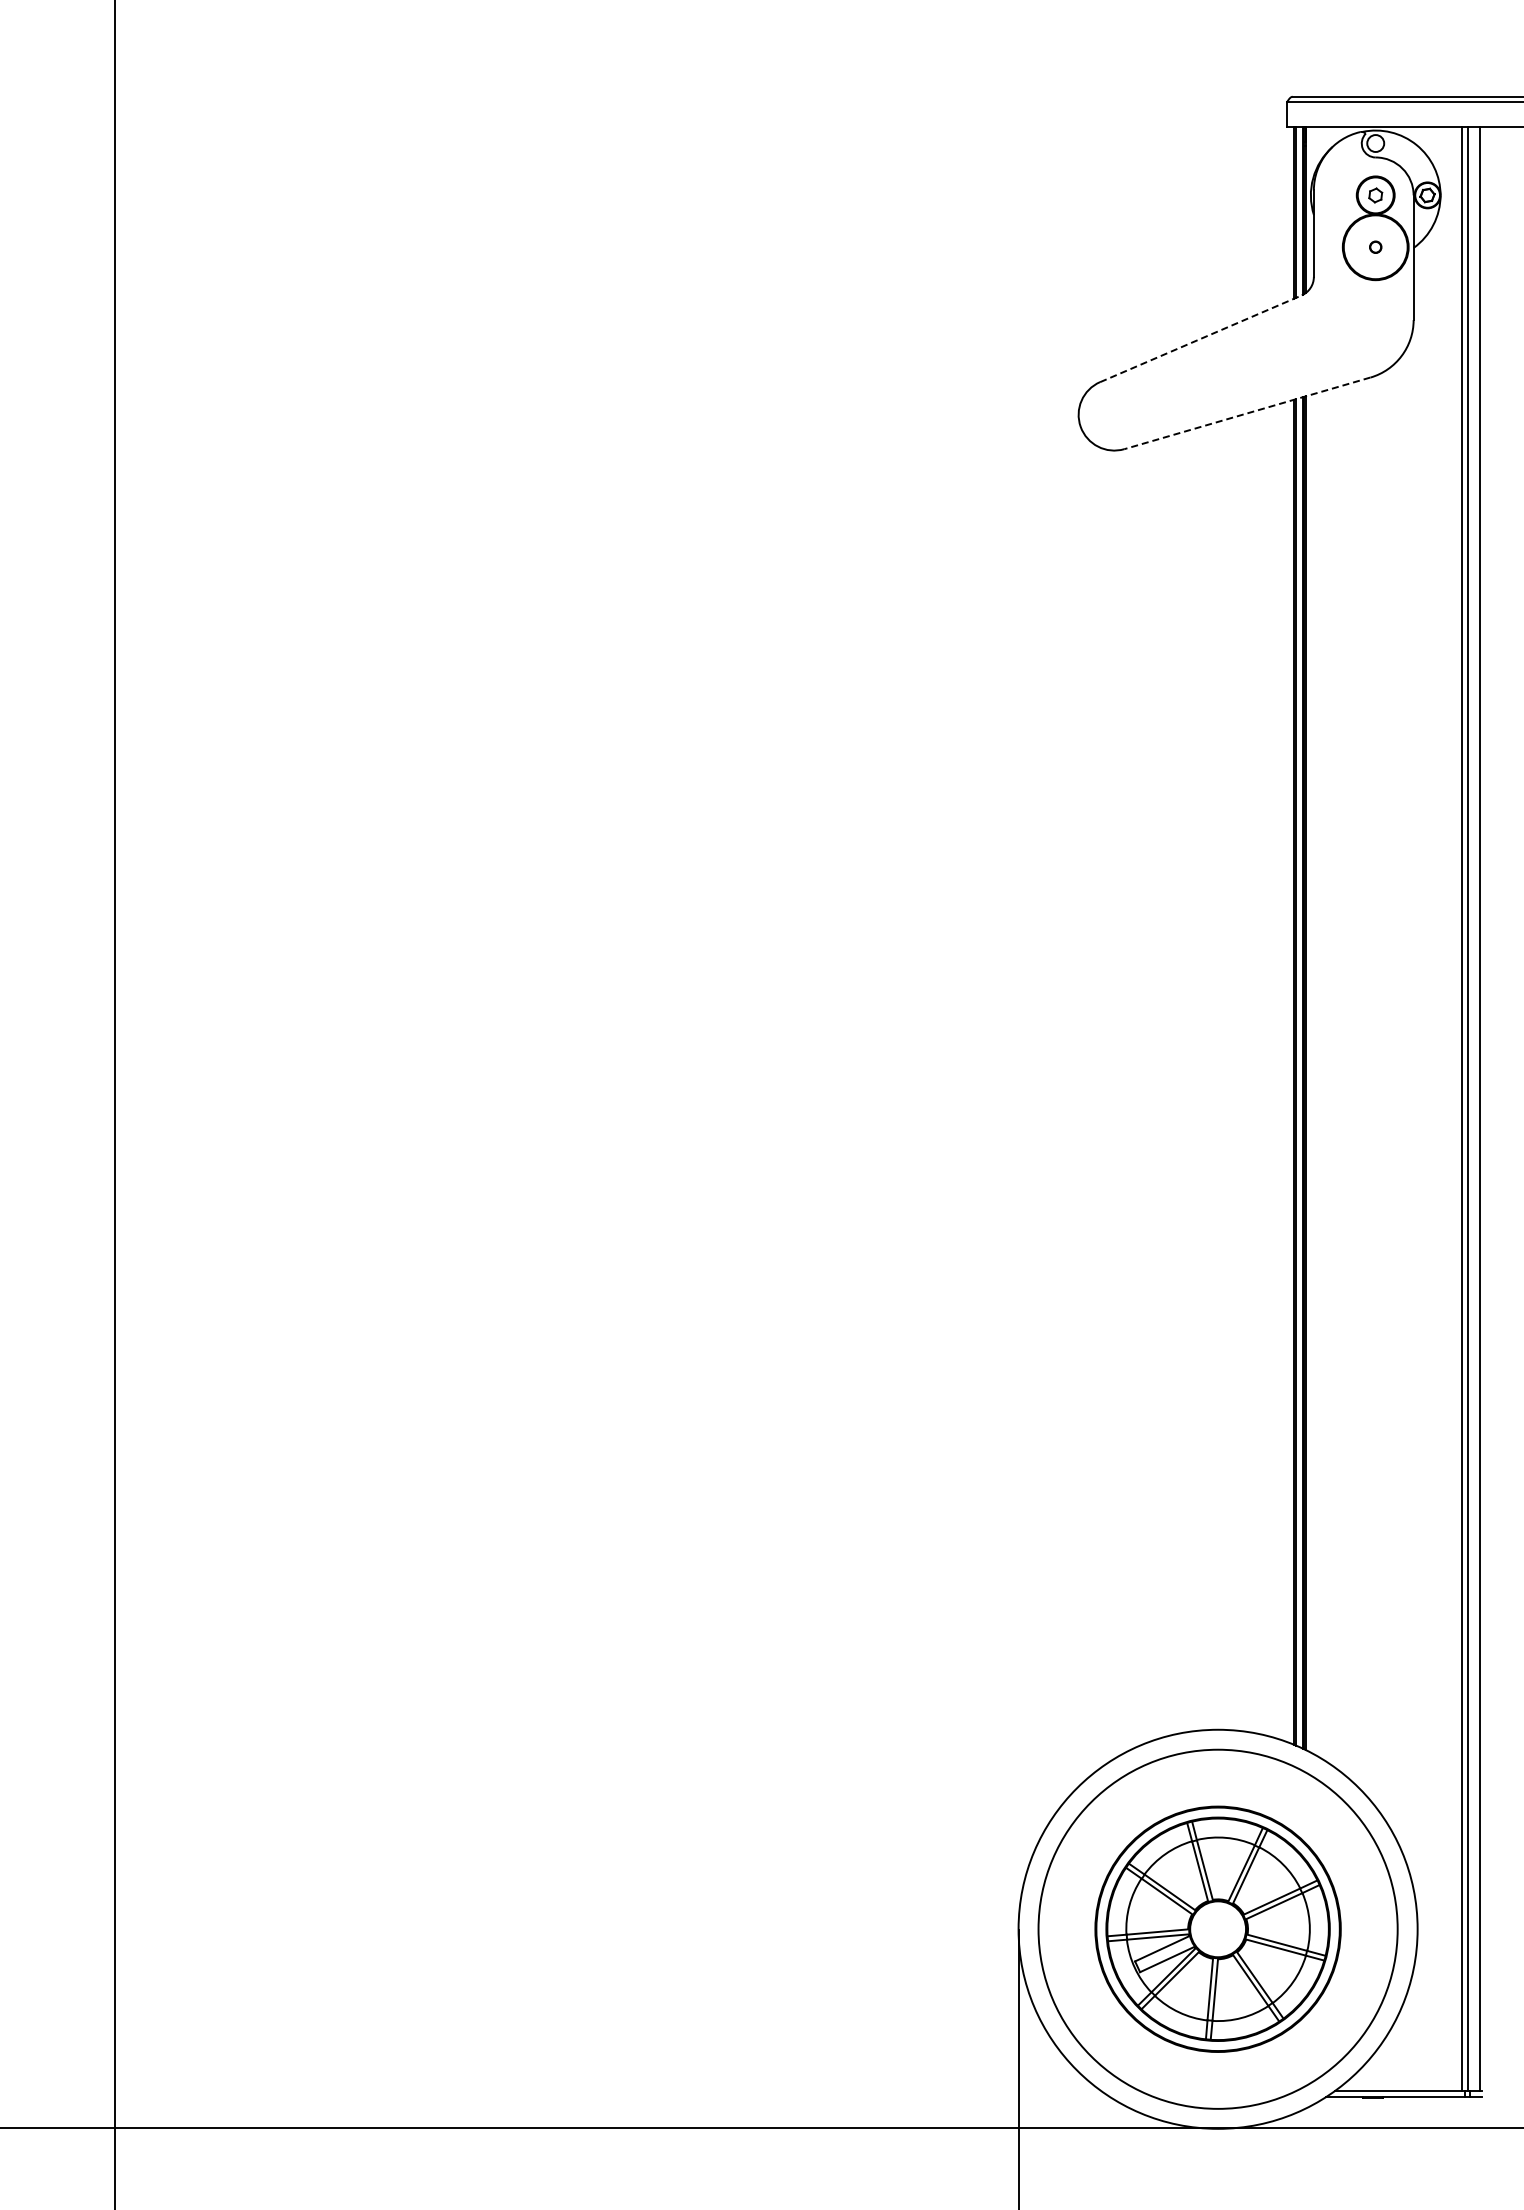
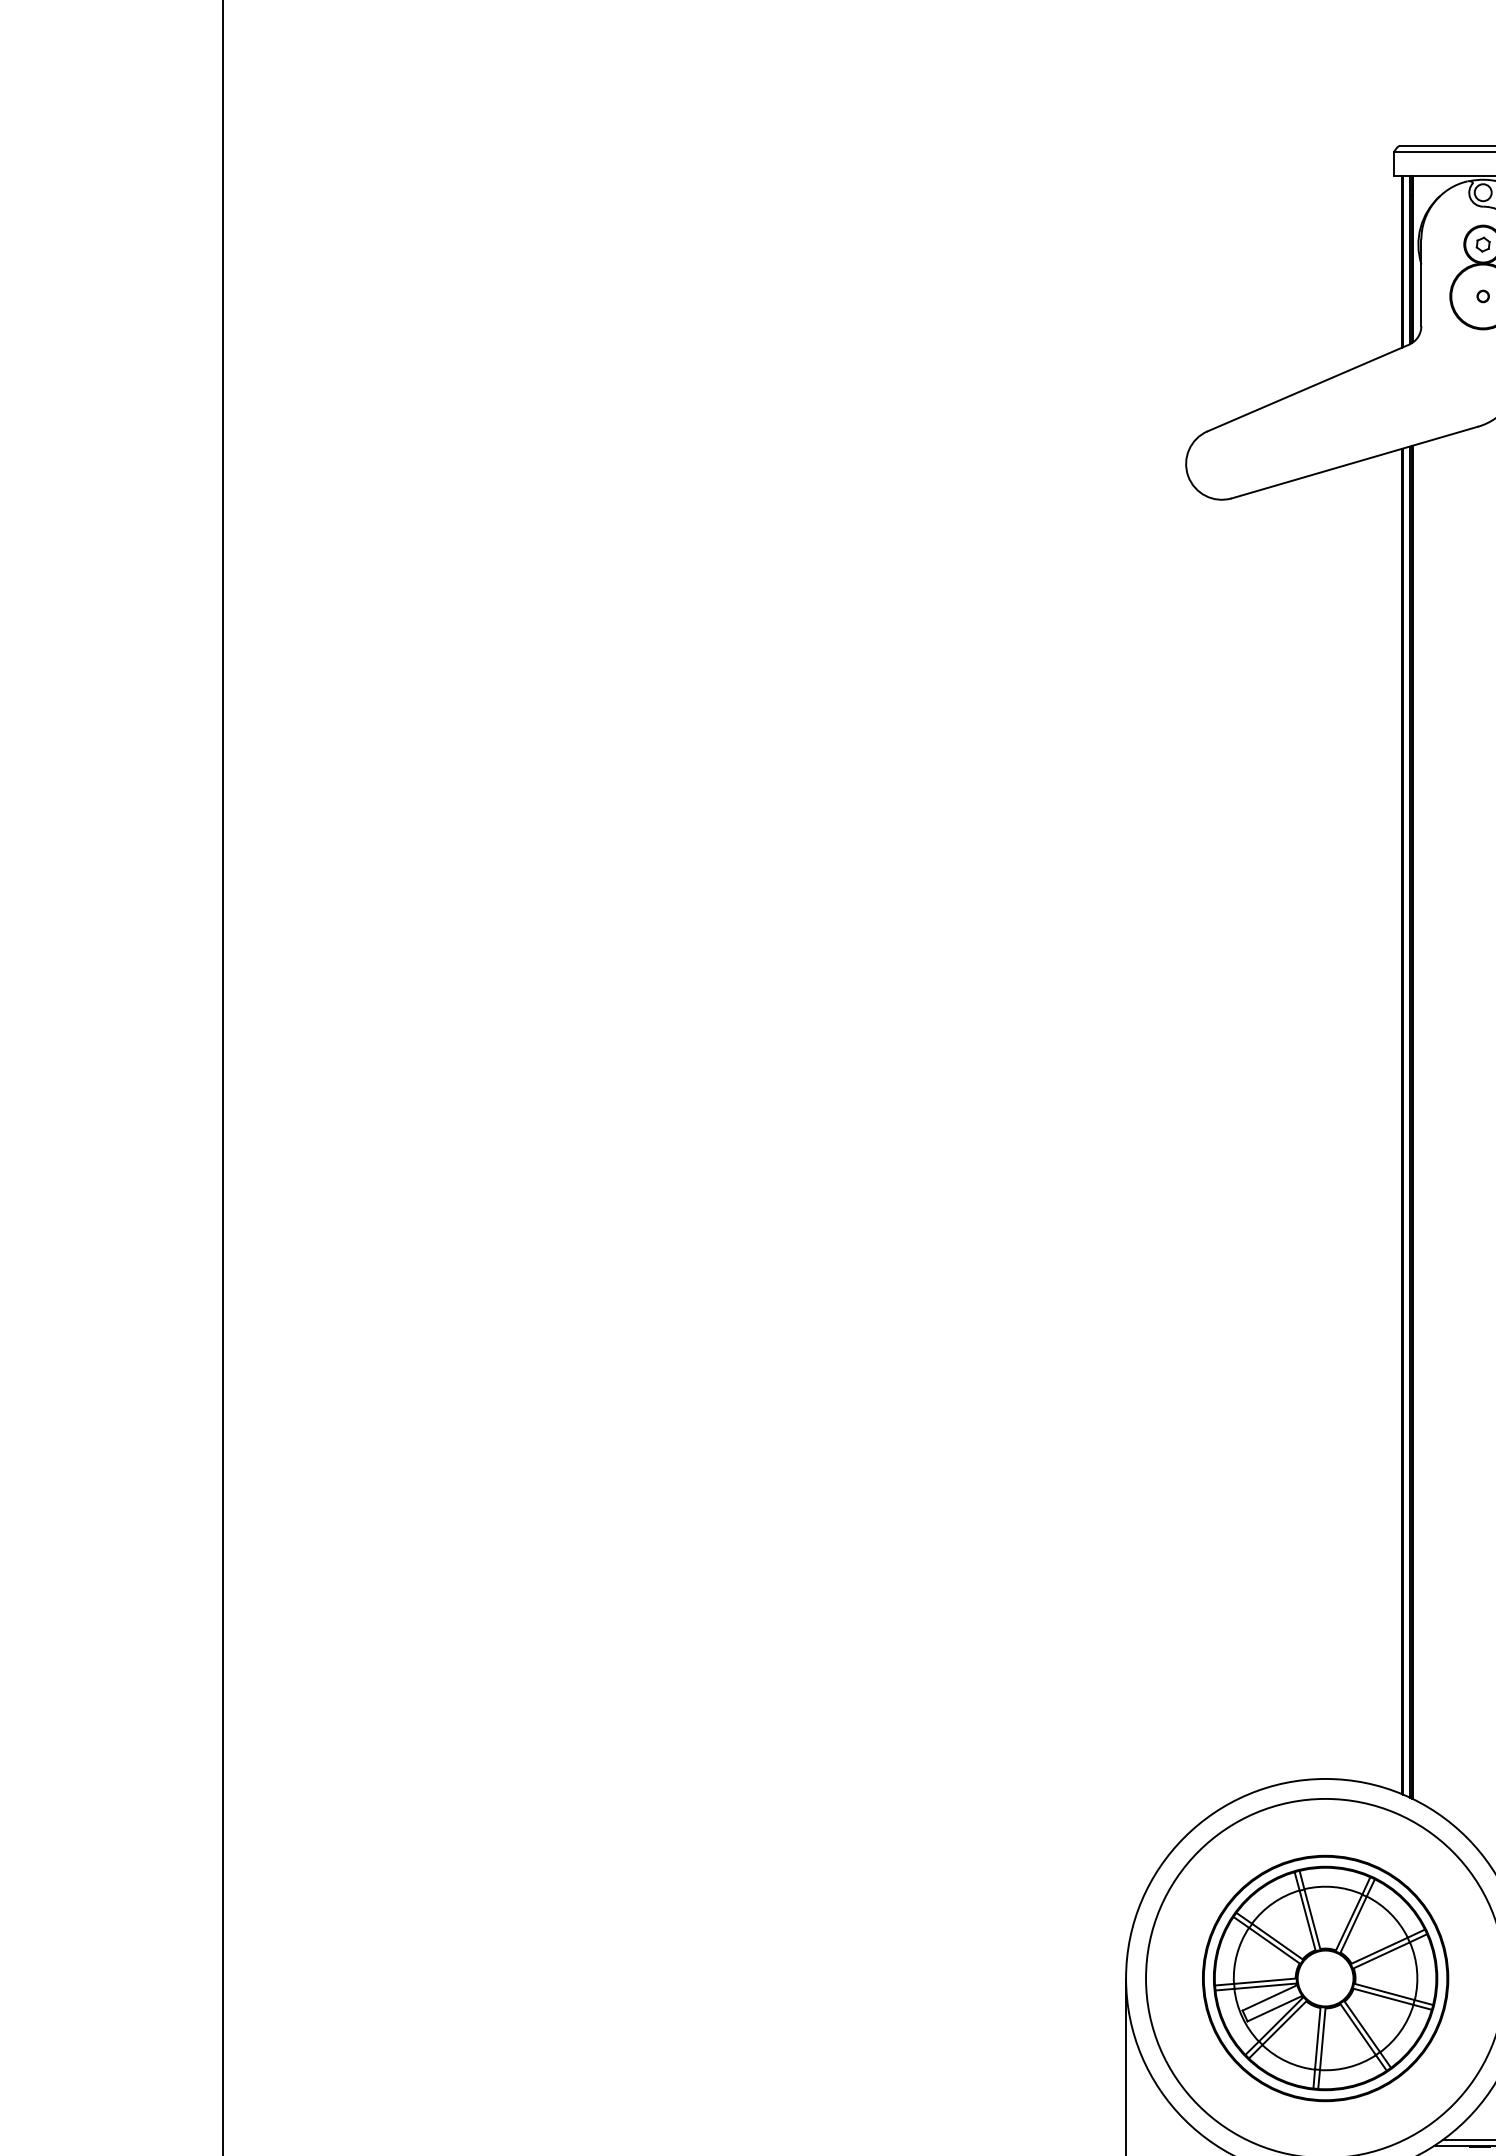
line: (1201, 338) -> (1308, 387), dashed -> solid
line: (1246, 413) -> (1353, 462), dashed -> solid

